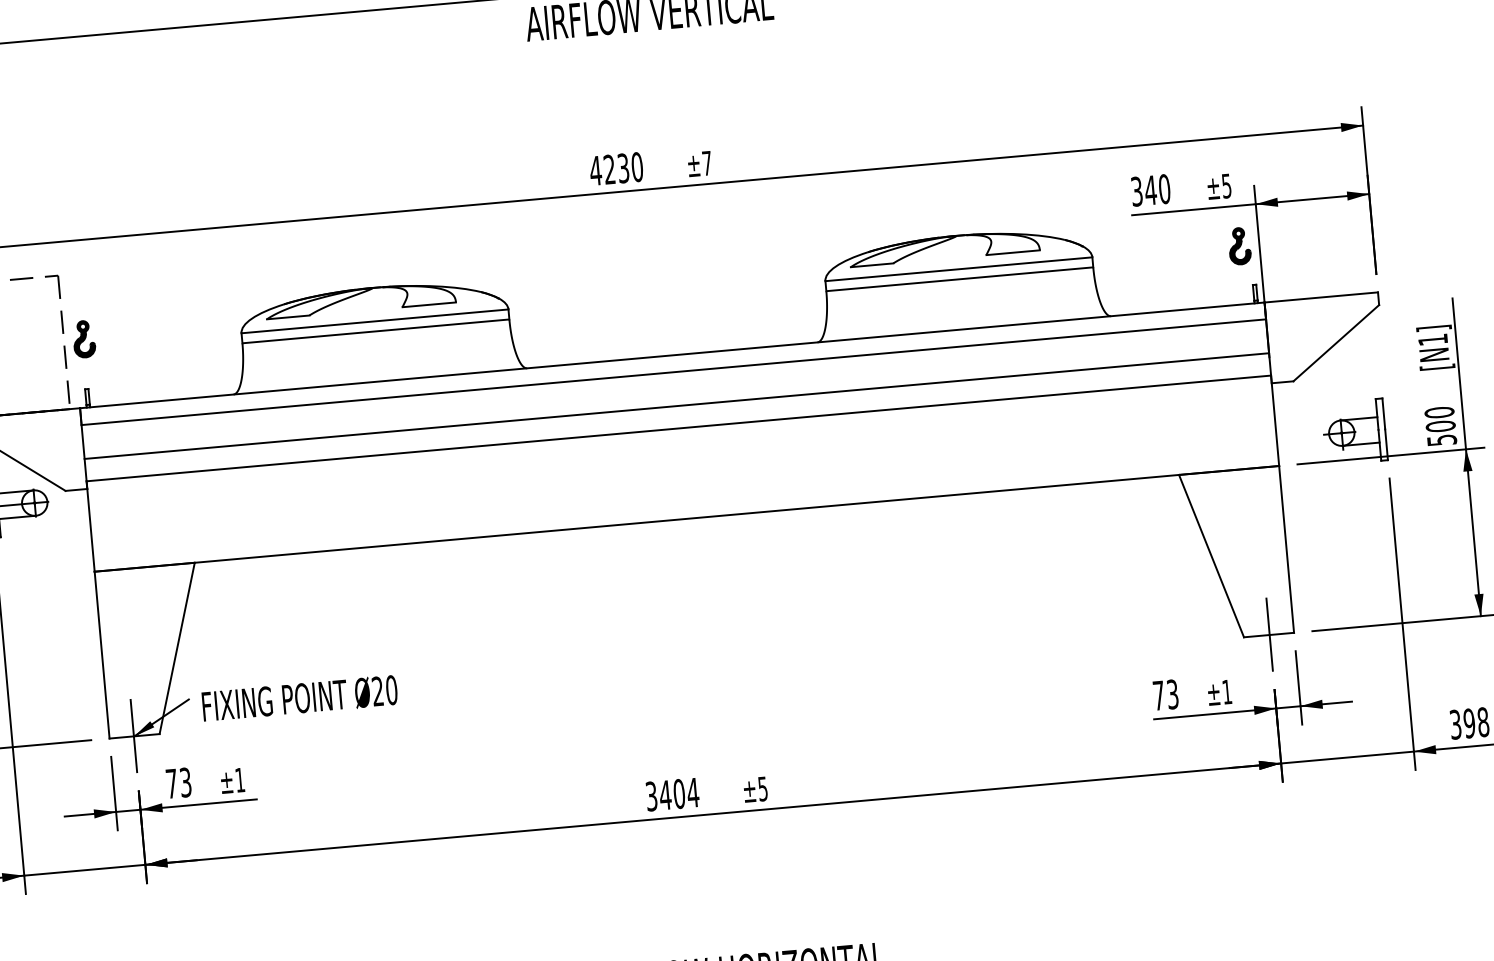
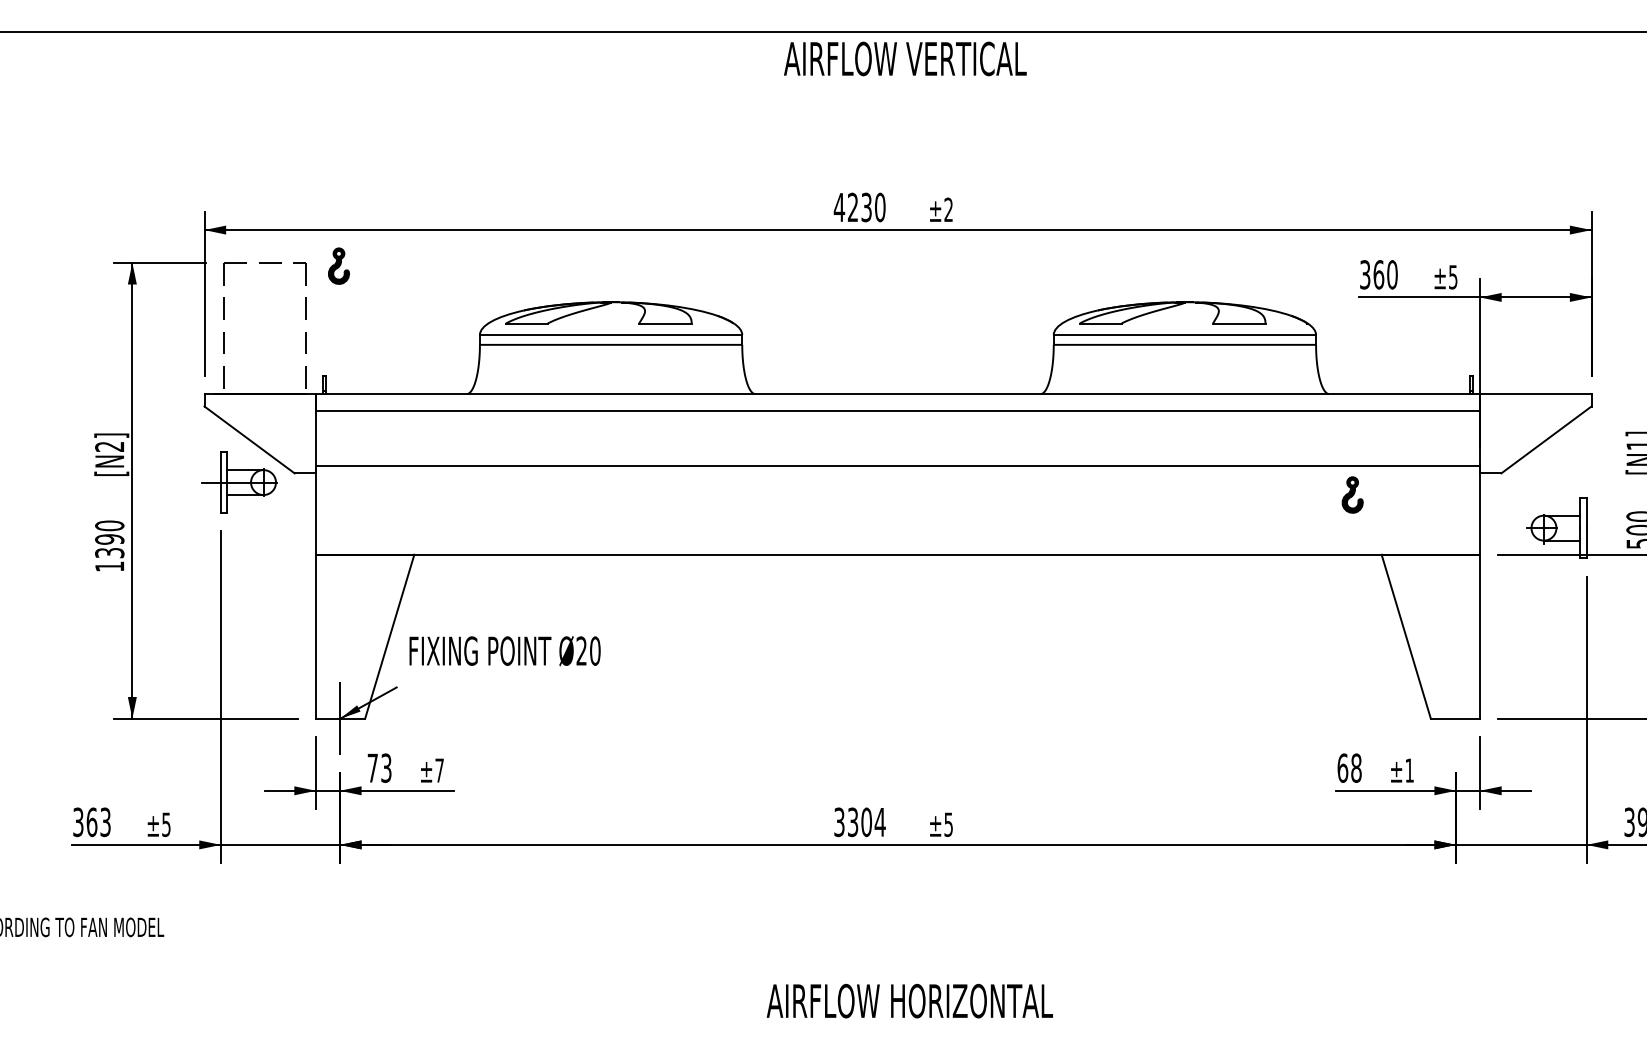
text: (706, 163) -> (948, 209), ±7 -> ±2
text: (1150, 190) -> (1378, 274), 340 -> 360
part: (1239, 245) -> (1352, 494), moved
part: (83, 338) -> (338, 265), moved
line: (676, 405) -> (897, 443), removed
line: (1270, 633) -> (1456, 717), removed
text: (1165, 694) -> (1349, 767), 73 -> 68
text: (299, 698) -> (504, 651), moved
text: (239, 780) -> (439, 770), ±1 -> ±7
text: (664, 795) -> (852, 822), 3404 -> 3304

